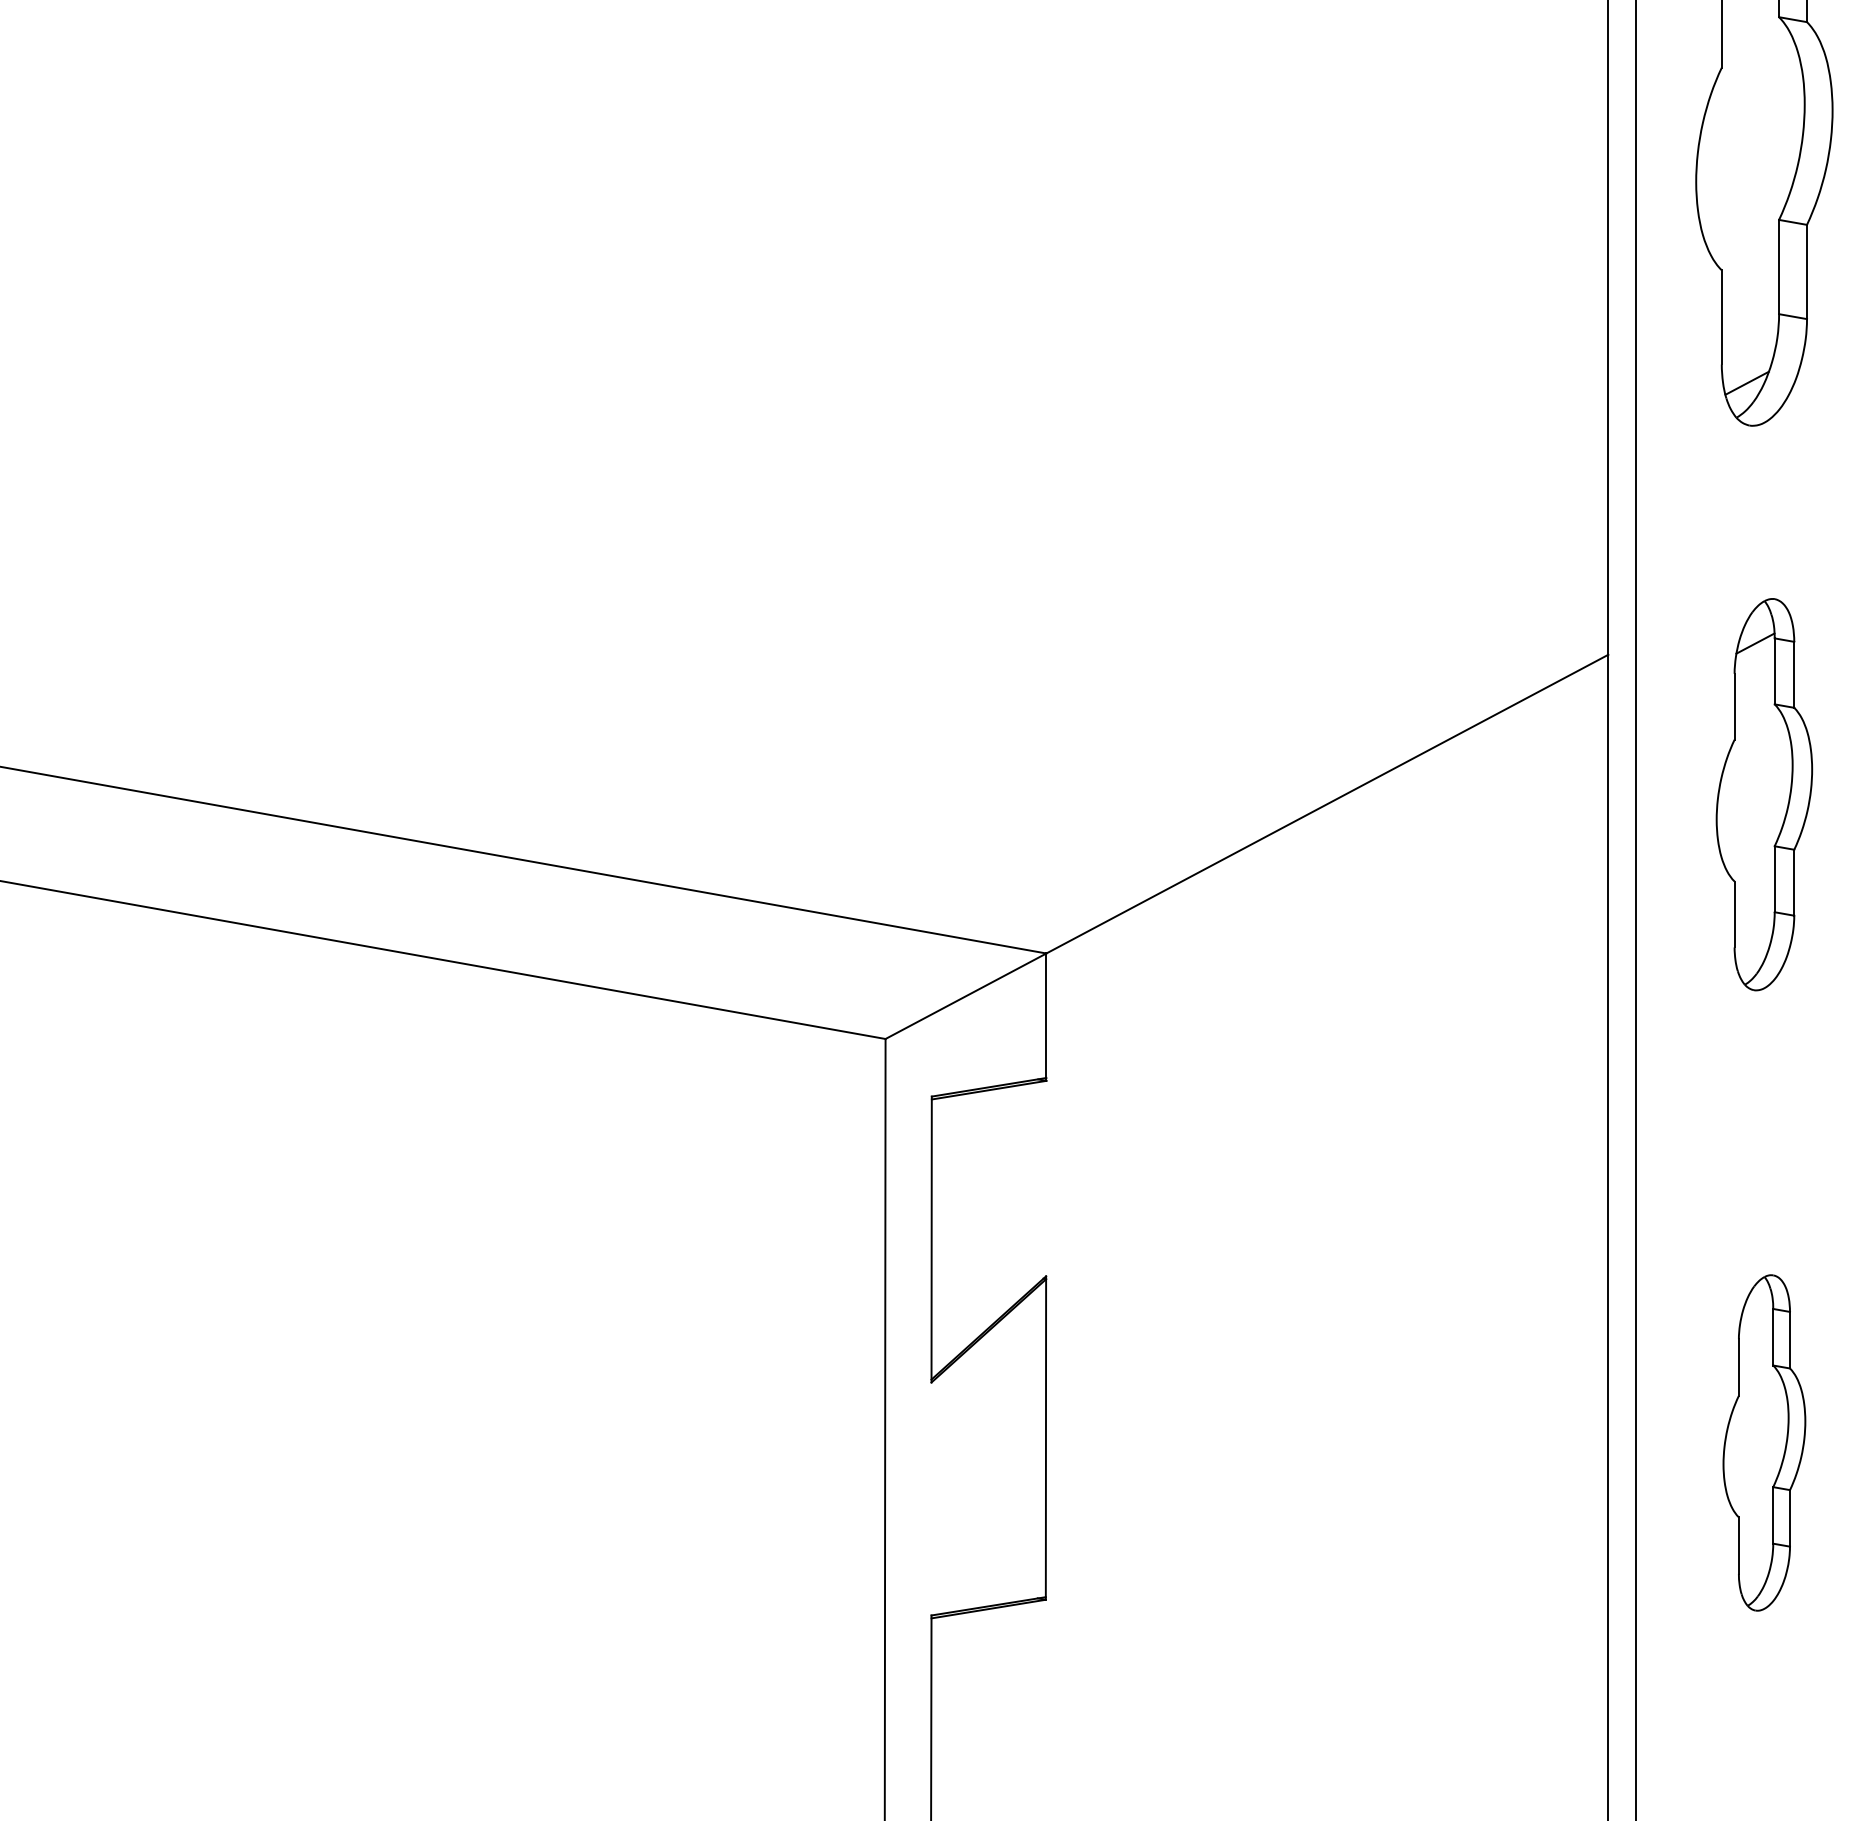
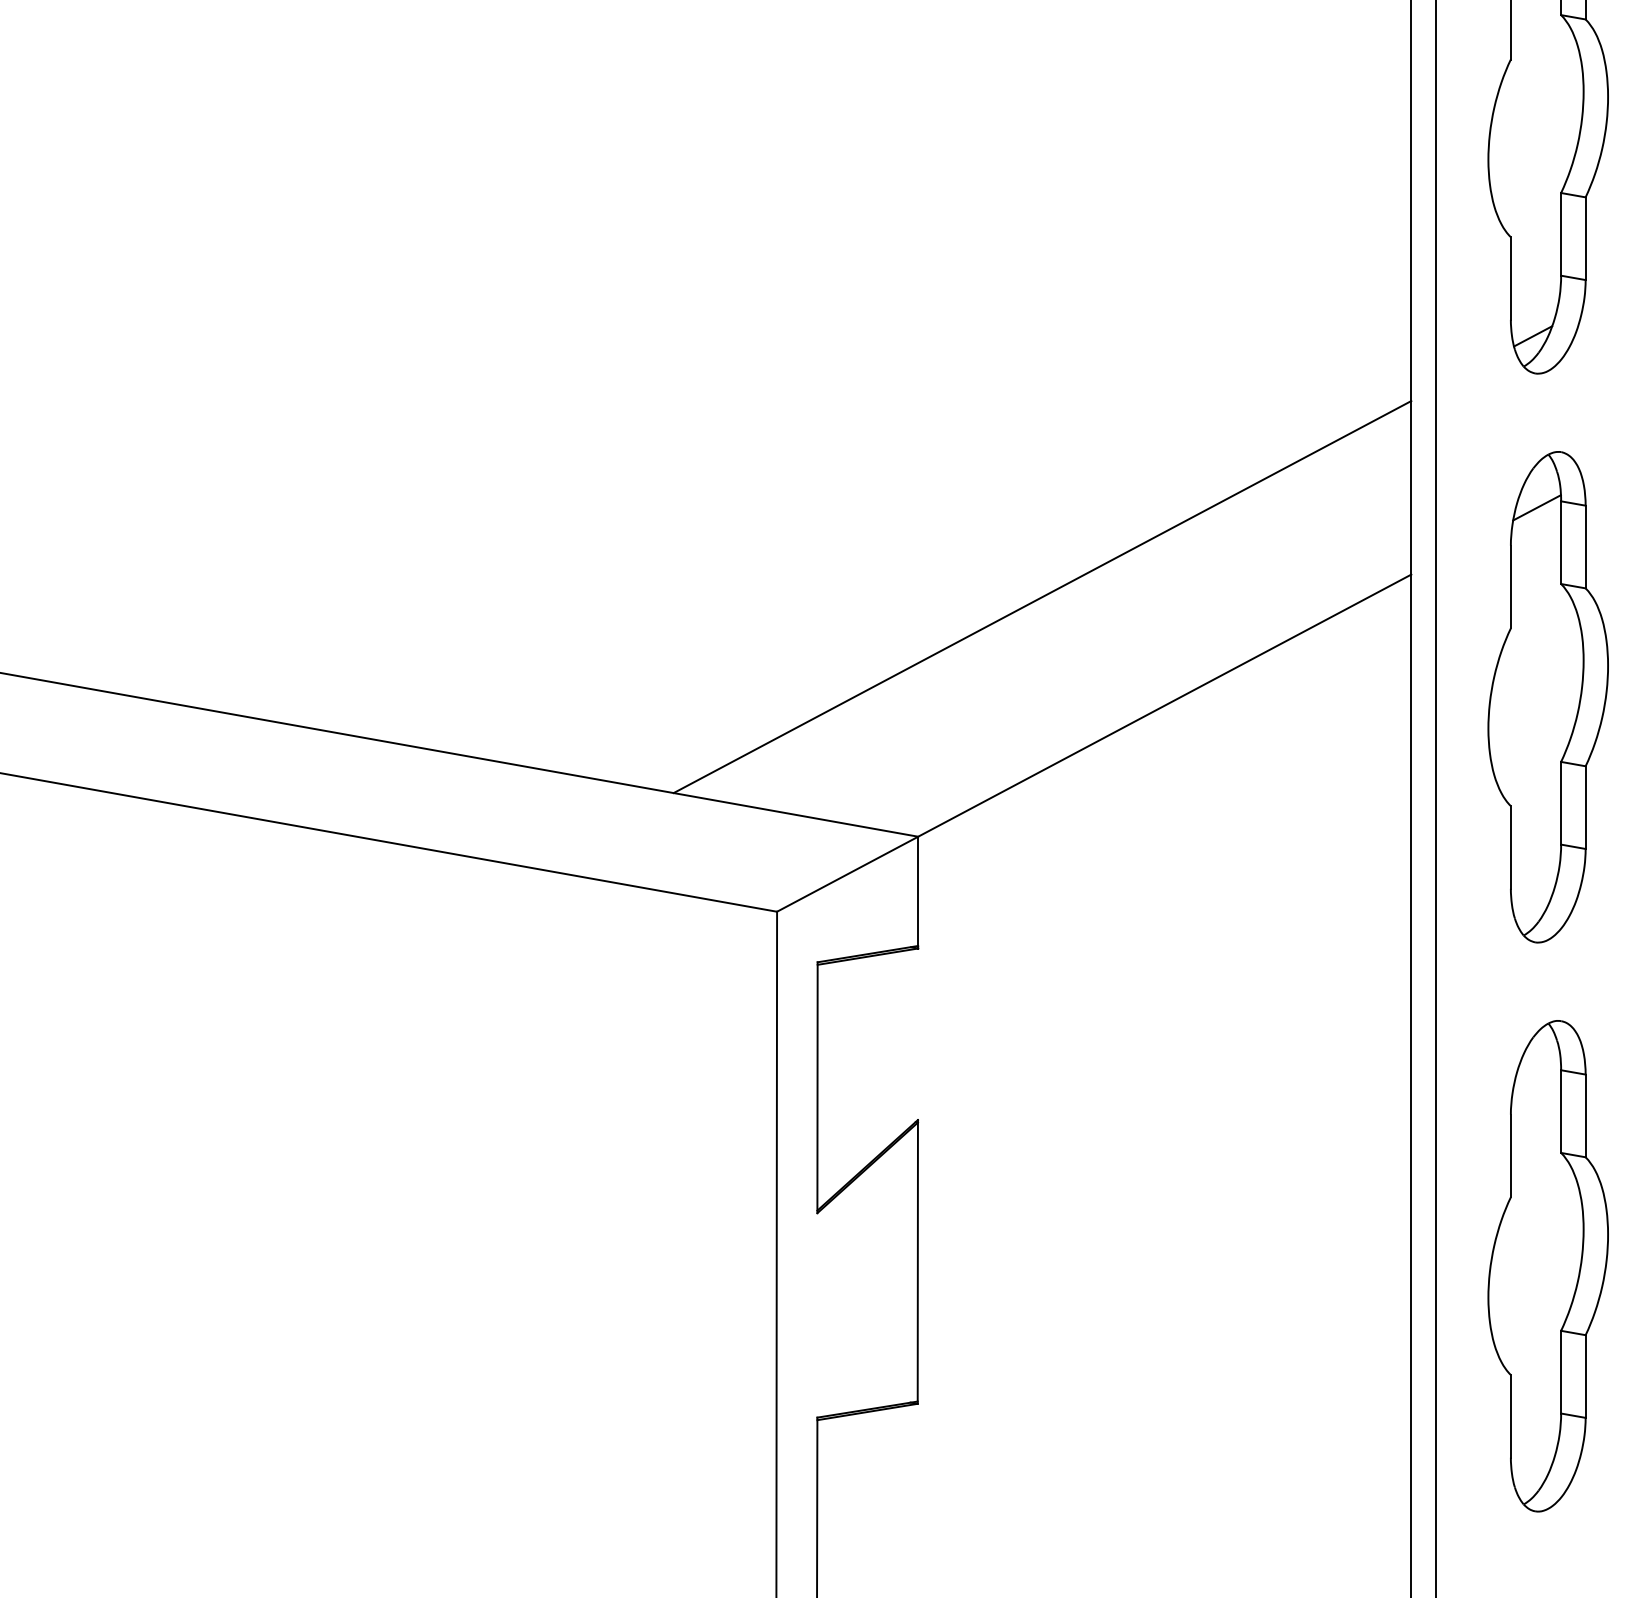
line: (1187, 679) -> (1042, 596), added
part: (1764, 794) -> (1548, 697), size x1.43
part: (1764, 1442) -> (1548, 1265), size x1.67

